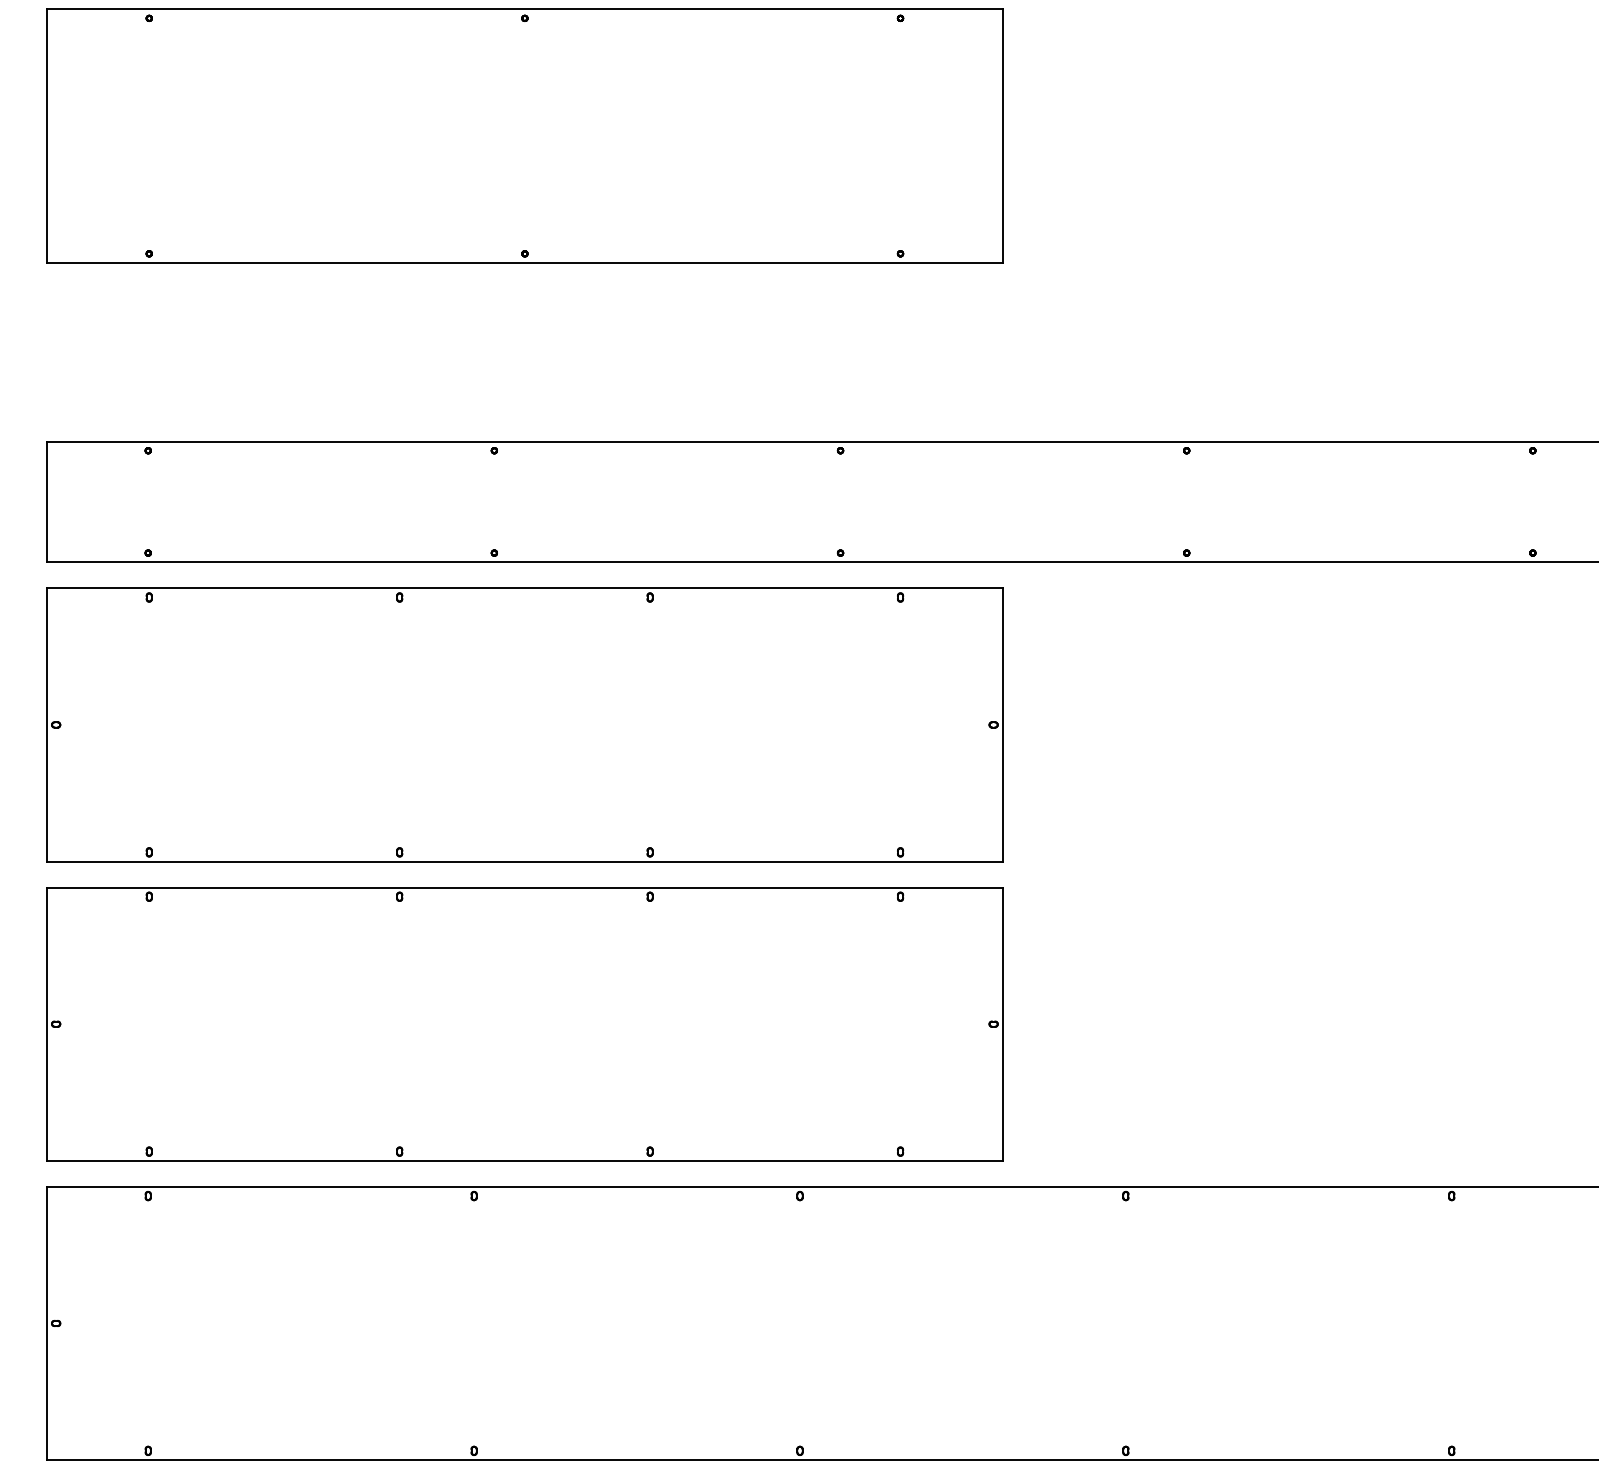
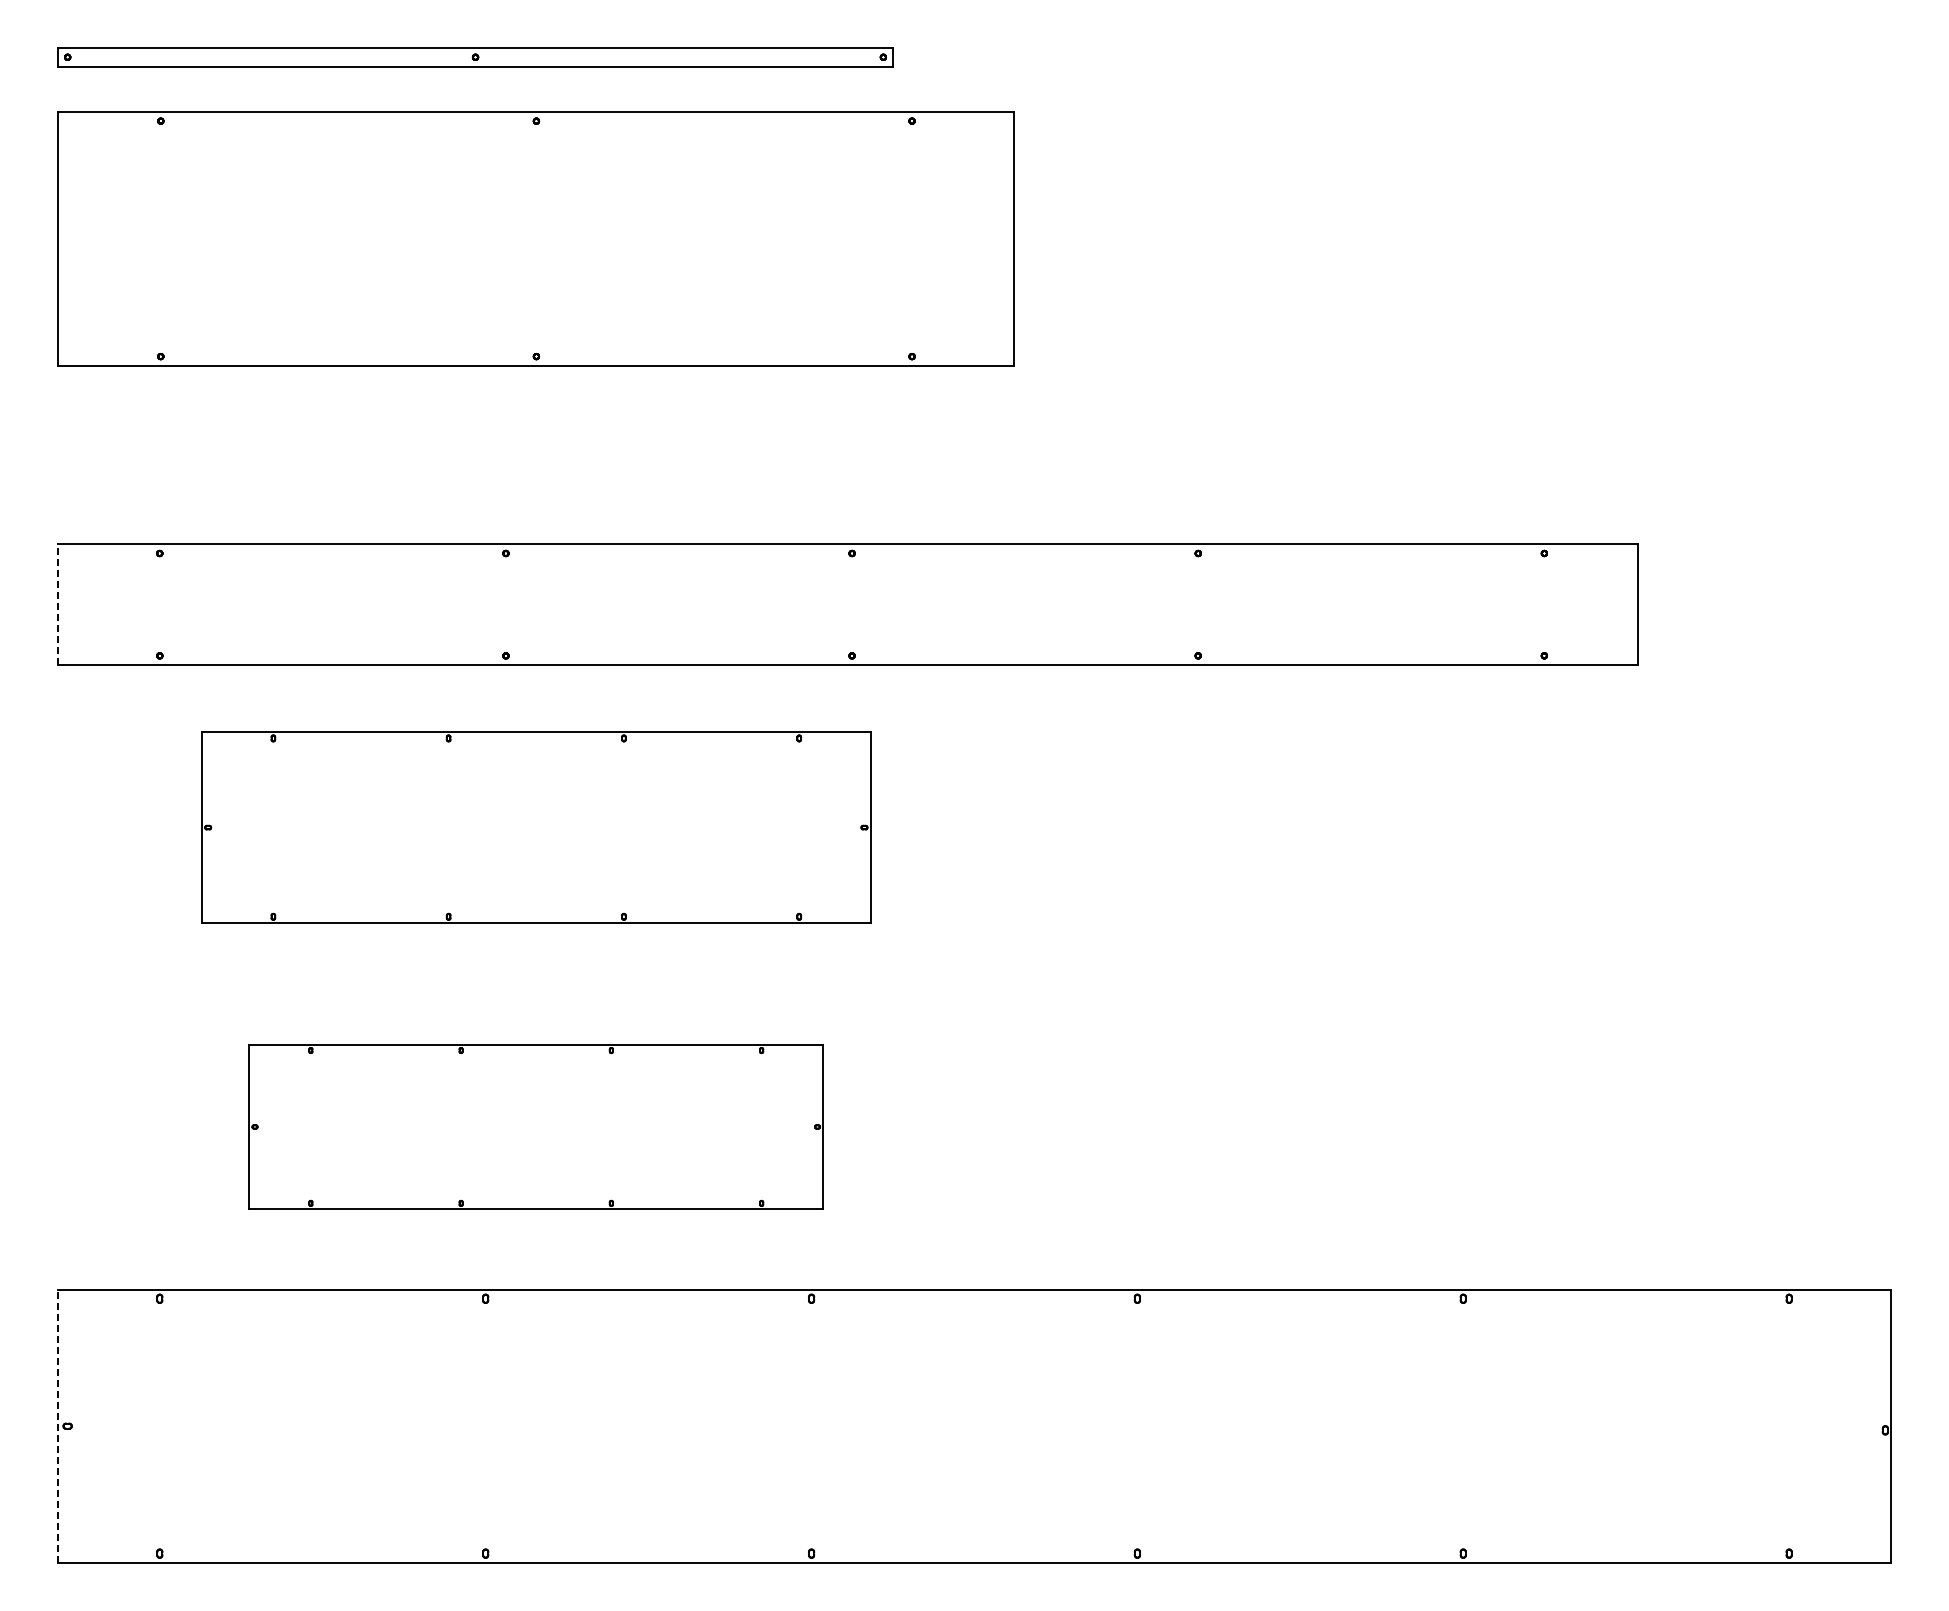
line: (46, 501) -> (58, 604), solid -> dashed
part: (523, 724) -> (535, 827), size x0.7
part: (523, 1023) -> (535, 1126), size x0.6
line: (46, 1323) -> (58, 1426), solid -> dashed

